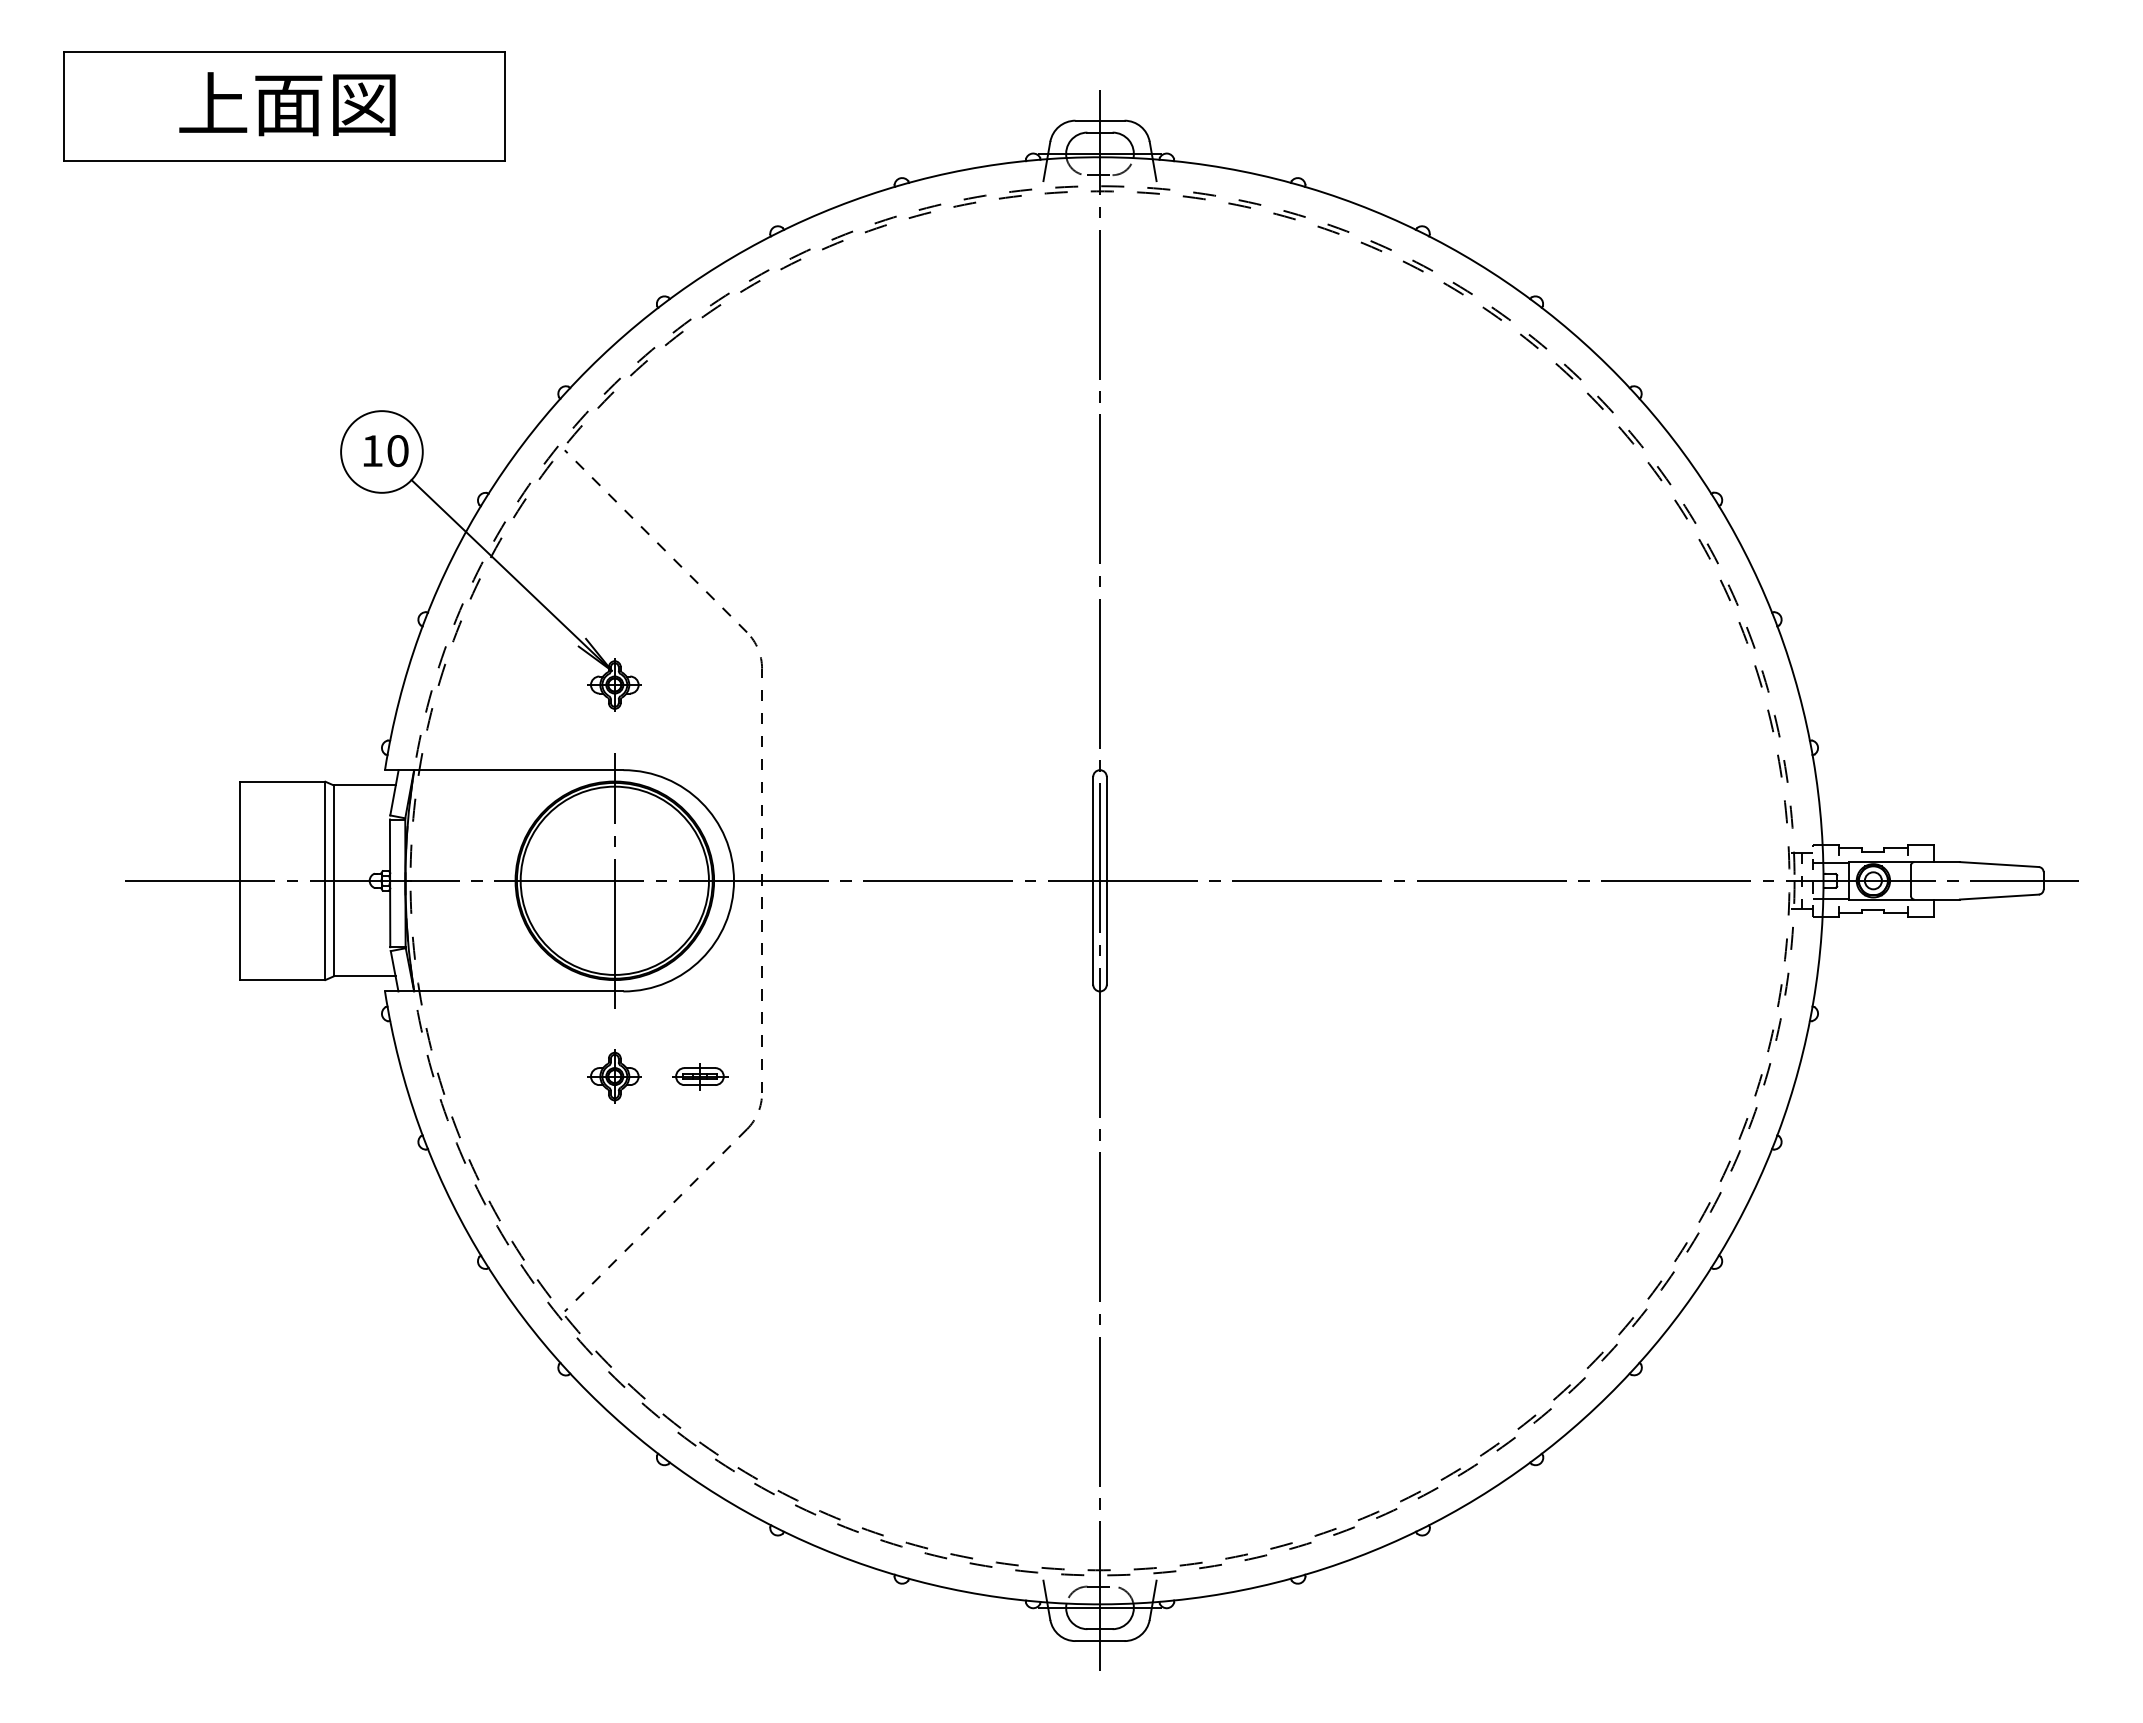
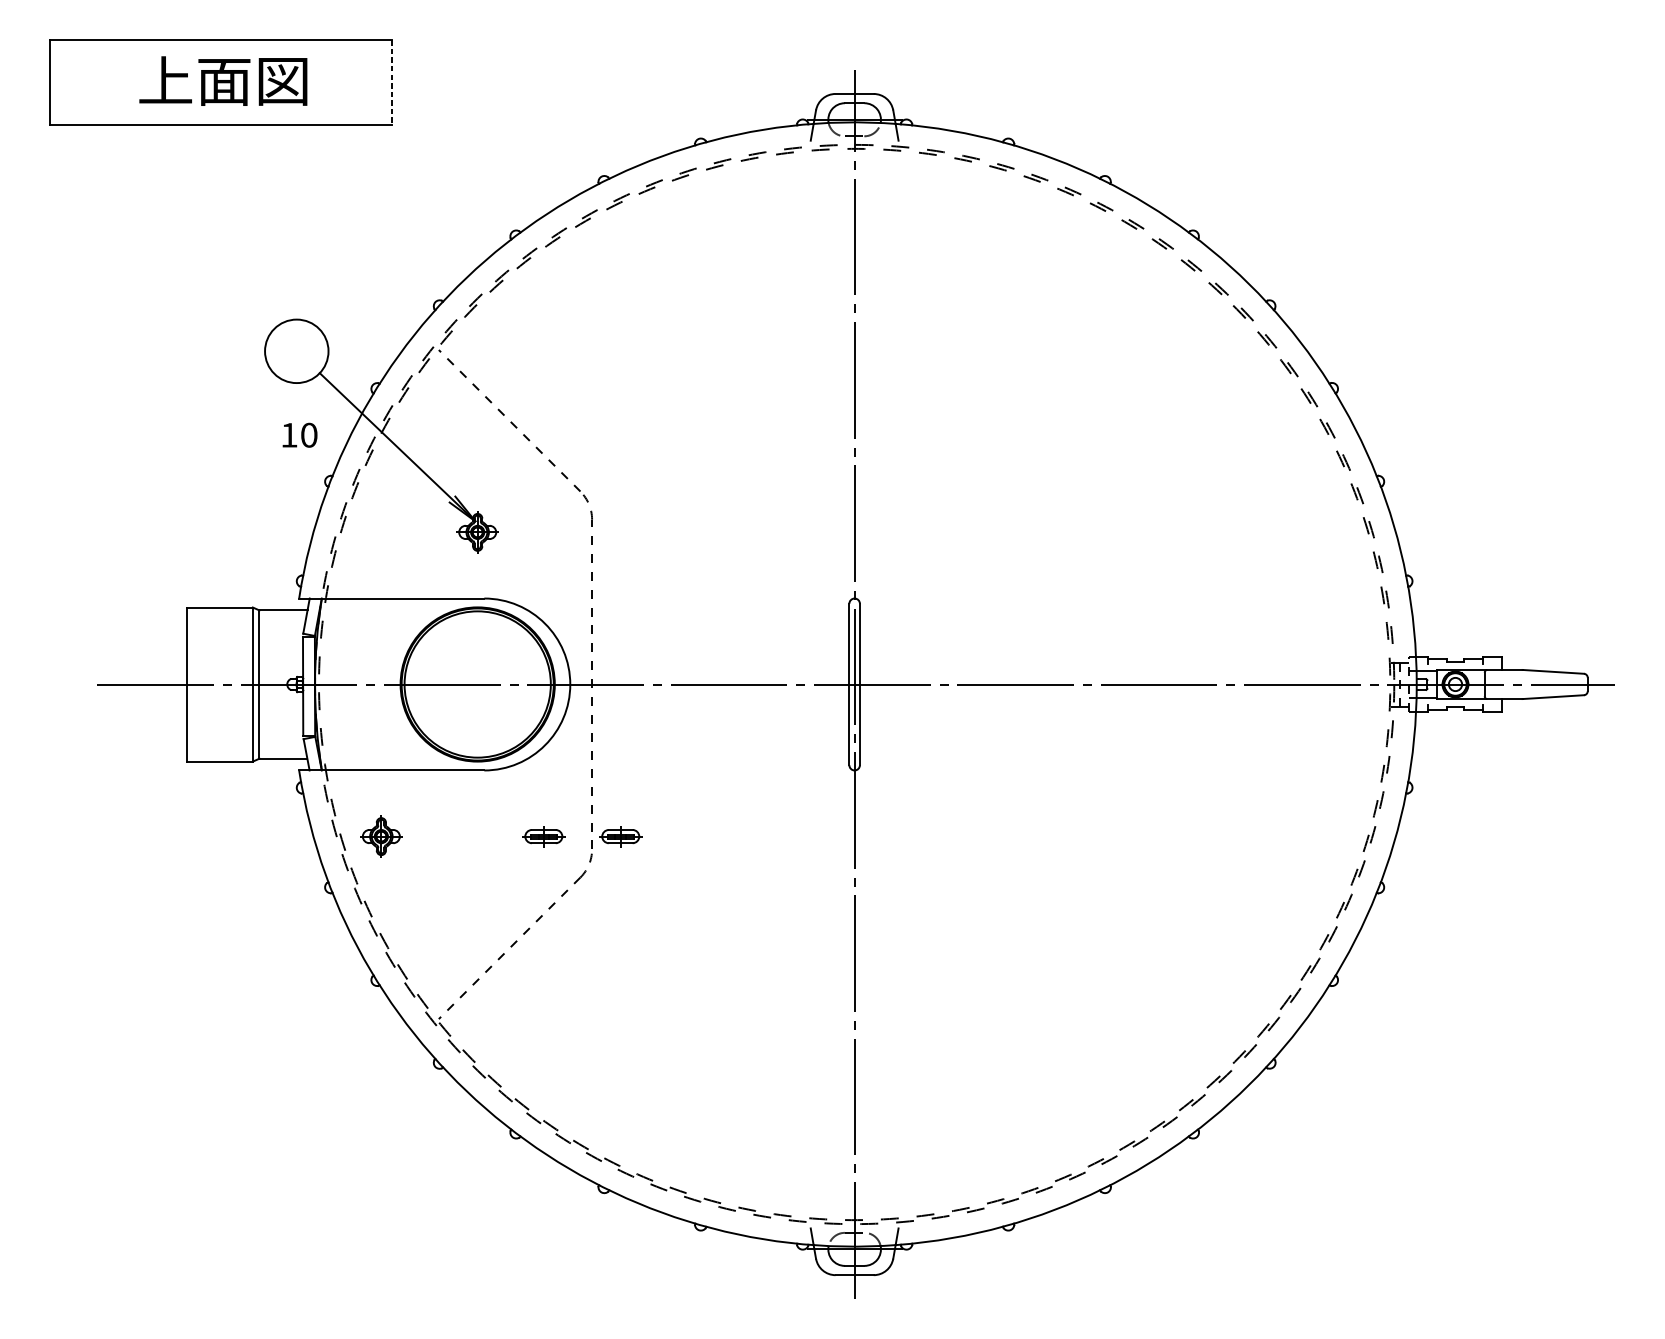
line: (504, 106) -> (391, 82), solid -> dashed
text: (385, 451) -> (299, 435), moved
line: (614, 880) -> (477, 684), removed
part: (614, 1076) -> (381, 836), moved
part: (799, 1076) -> (621, 836), added

